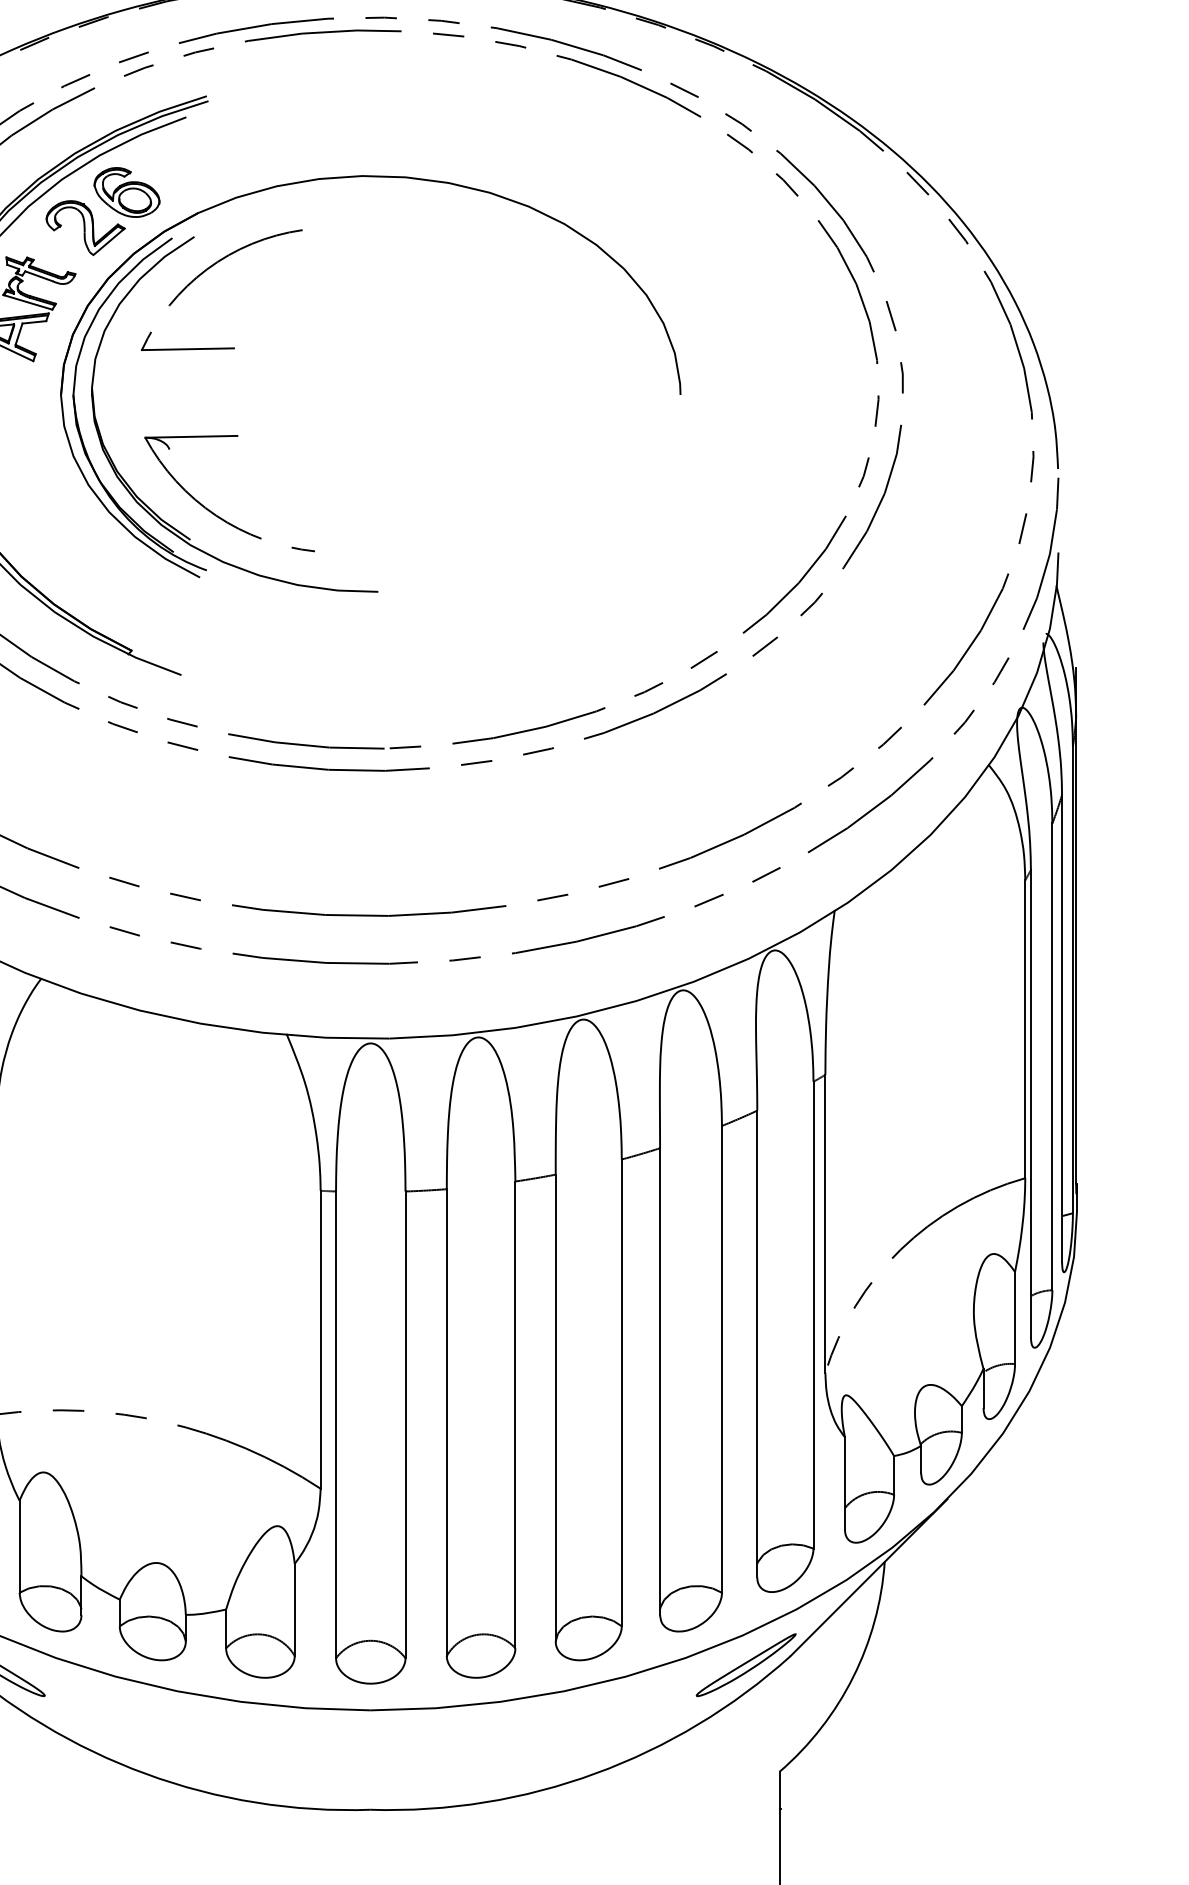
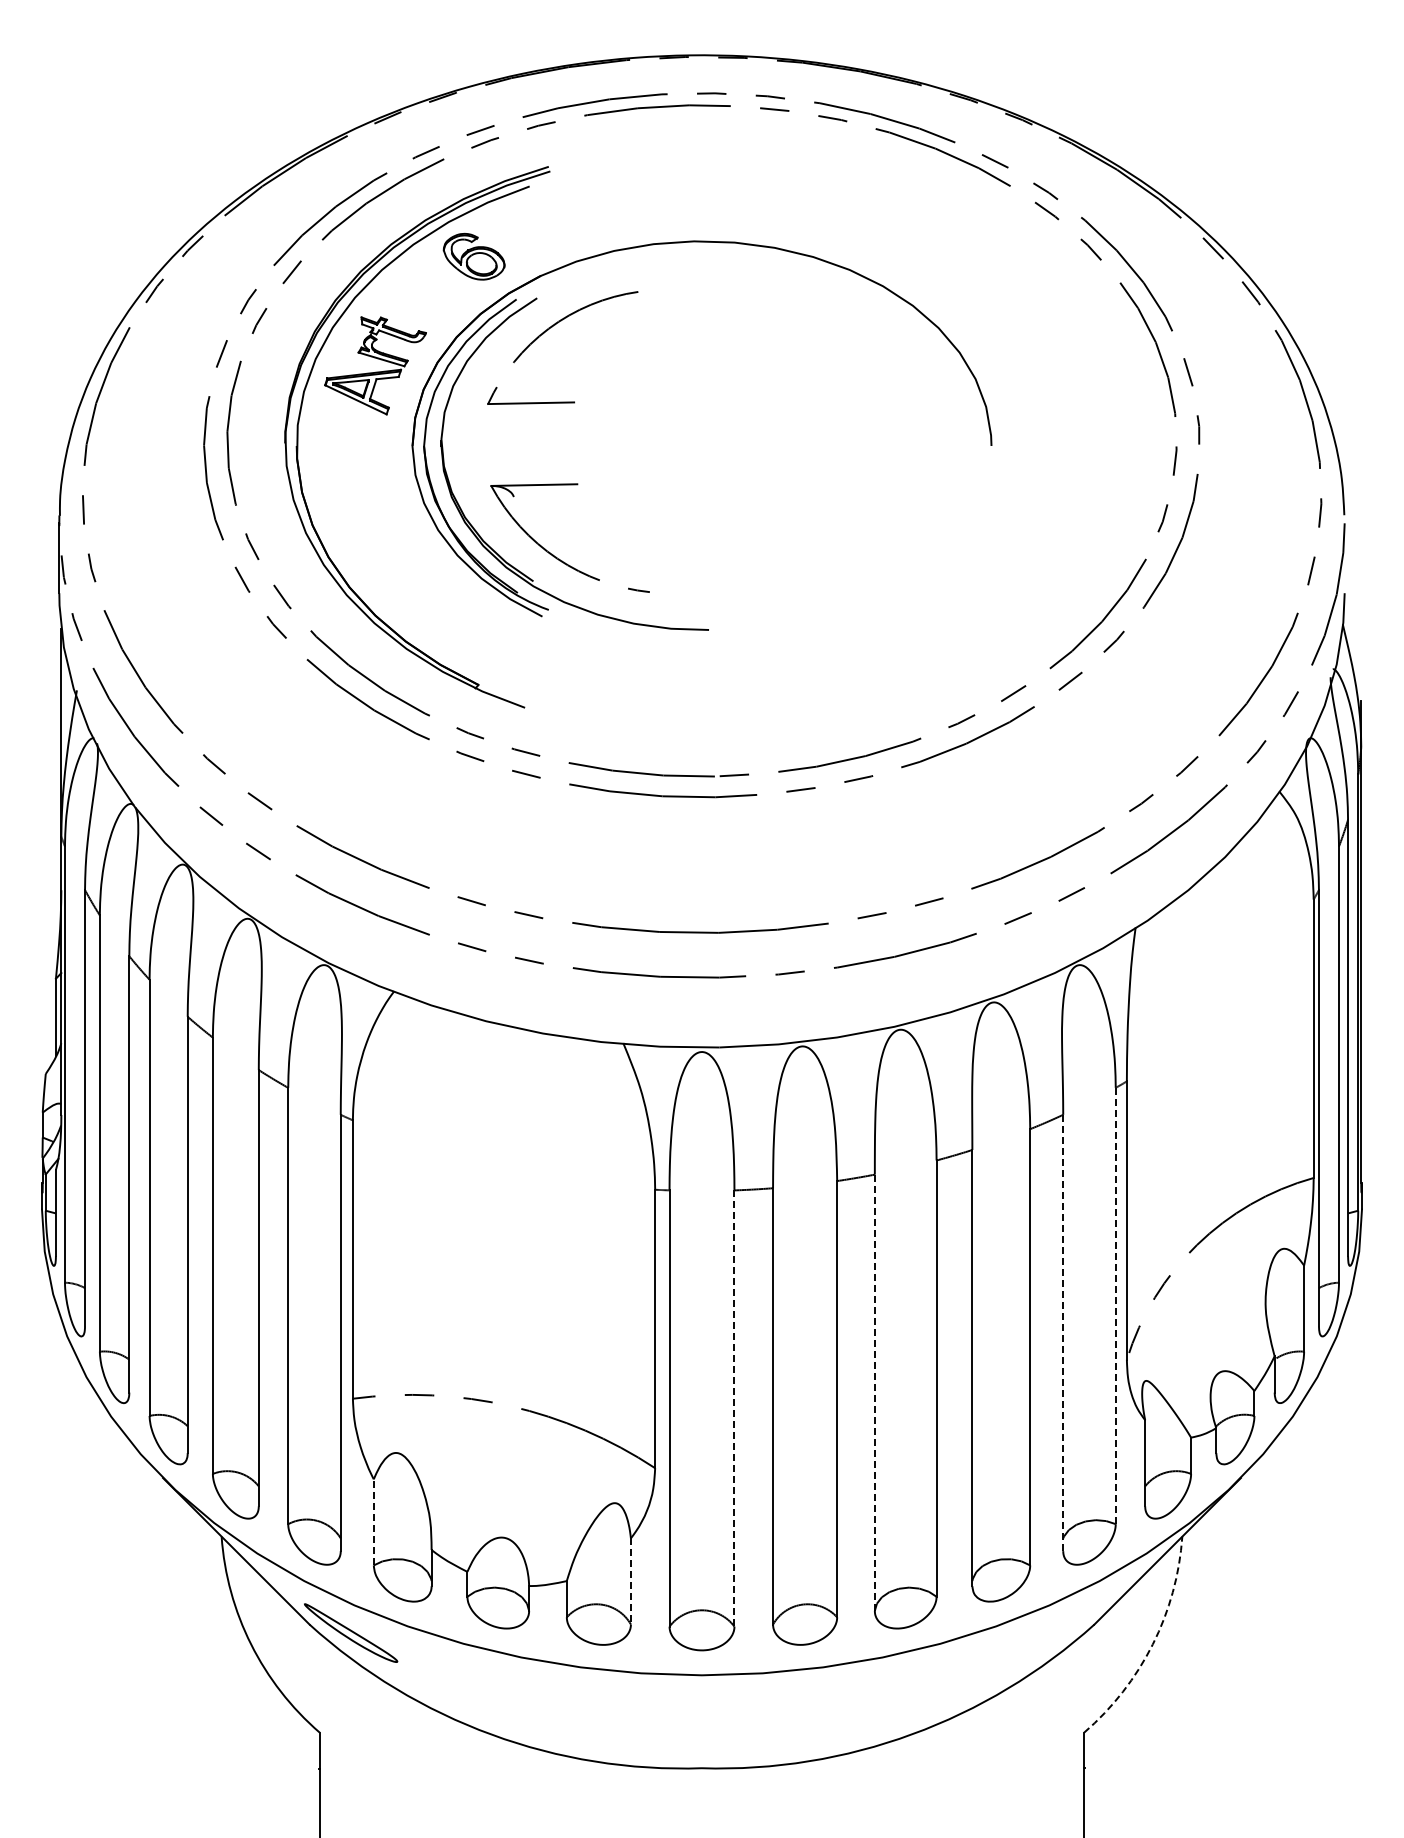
part: (85, 227) -> (435, 289), removed
line: (813, 1315) -> (1115, 1306), solid -> dashed
line: (757, 1343) -> (1063, 1332), solid -> dashed
line: (555, 1407) -> (874, 1392), solid -> dashed
line: (405, 1425) -> (734, 1409), solid -> dashed
line: (19, 1545) -> (373, 1521), solid -> dashed
line: (294, 1609) -> (630, 1581), solid -> dashed
part: (745, 1664) -> (1052, 1632), removed
arc: (852, 1677) -> (1152, 1644), solid -> dashed

